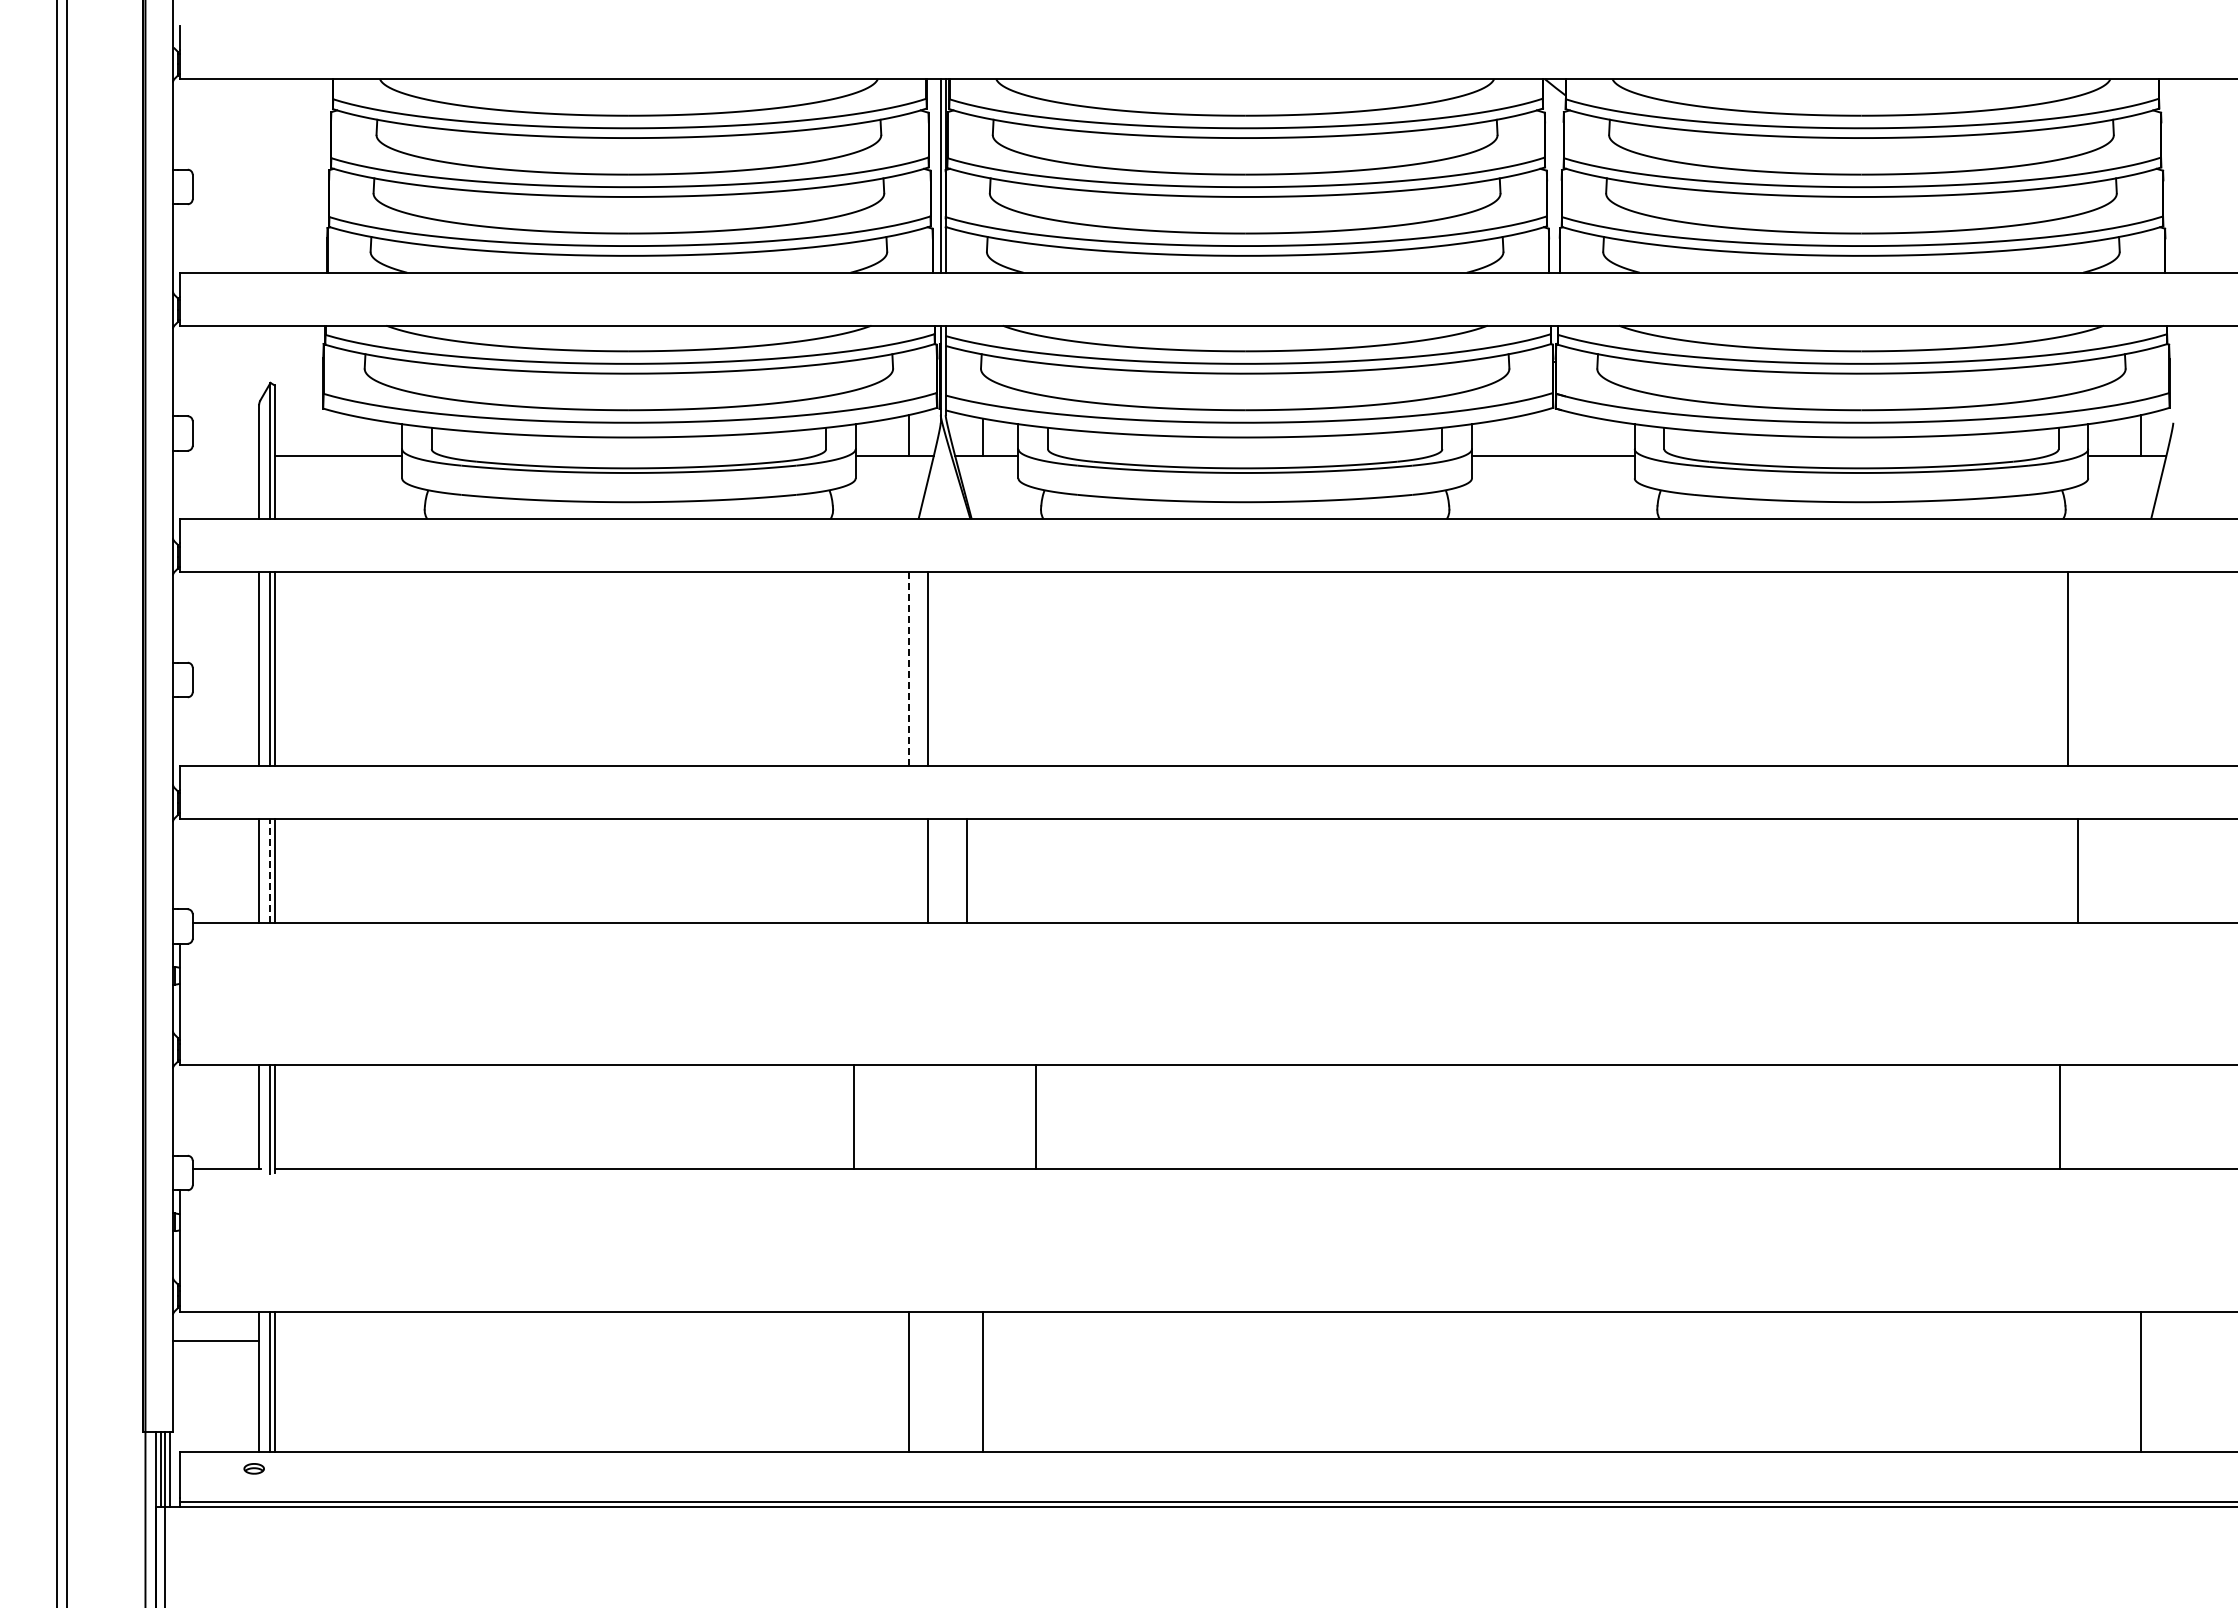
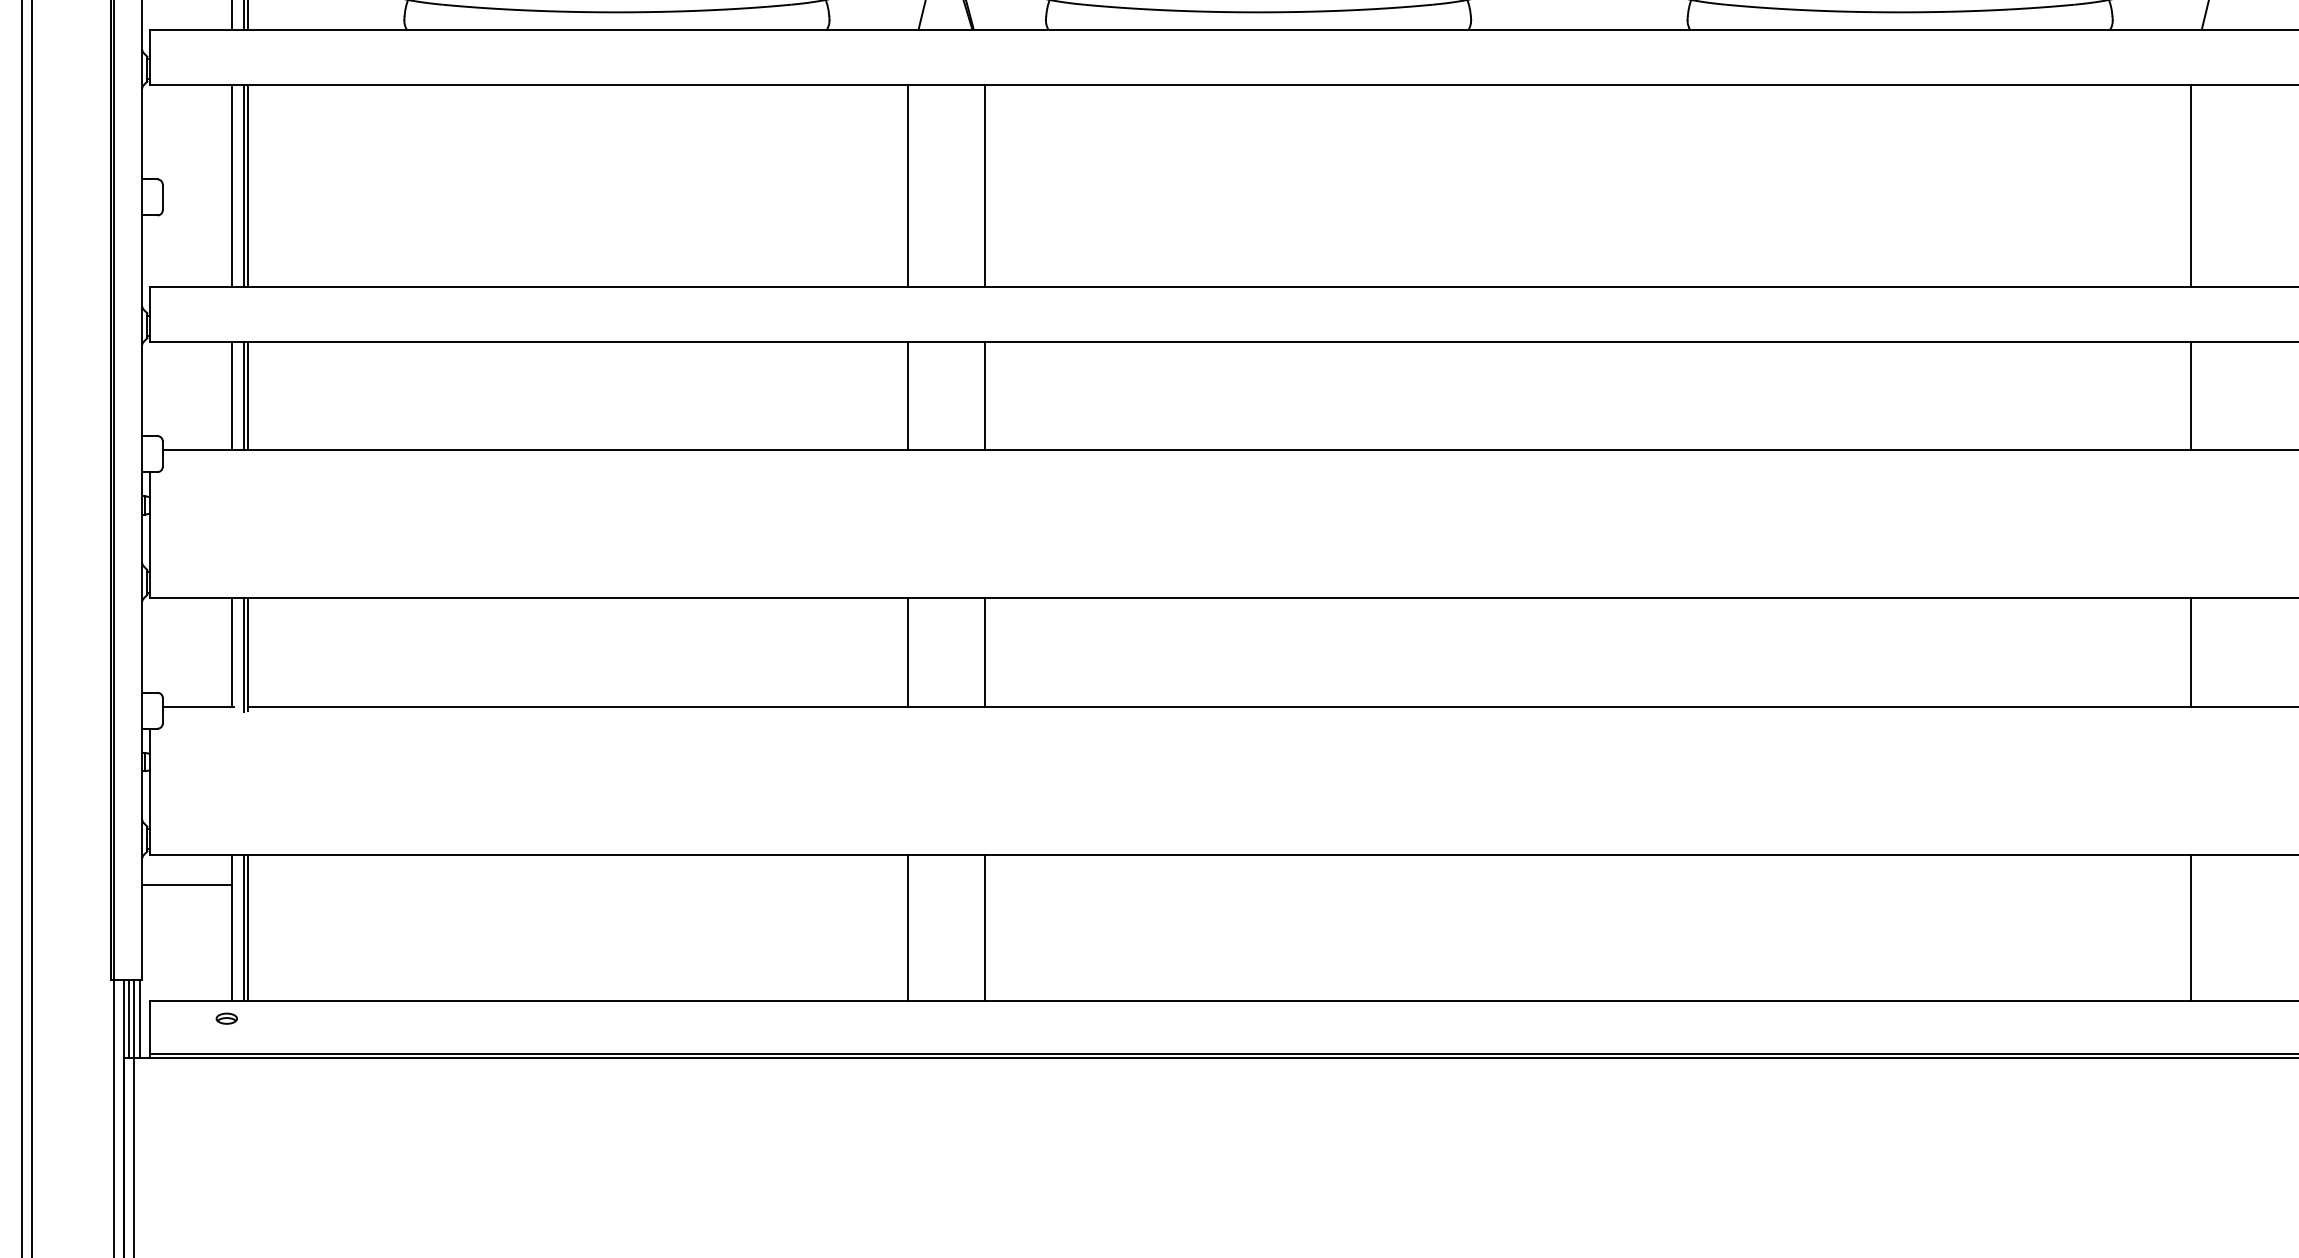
line: (908, 668) -> (908, 185), dashed -> solid
line: (927, 668) -> (985, 185), moved
line: (2068, 668) -> (2191, 185), moved
line: (270, 870) -> (243, 395), dashed -> solid
line: (927, 870) -> (985, 395), moved
line: (966, 870) -> (908, 395), moved
line: (2078, 870) -> (2191, 395), moved
line: (853, 1117) -> (908, 652), moved
line: (1035, 1117) -> (985, 652), moved
line: (2060, 1117) -> (2191, 652), moved

